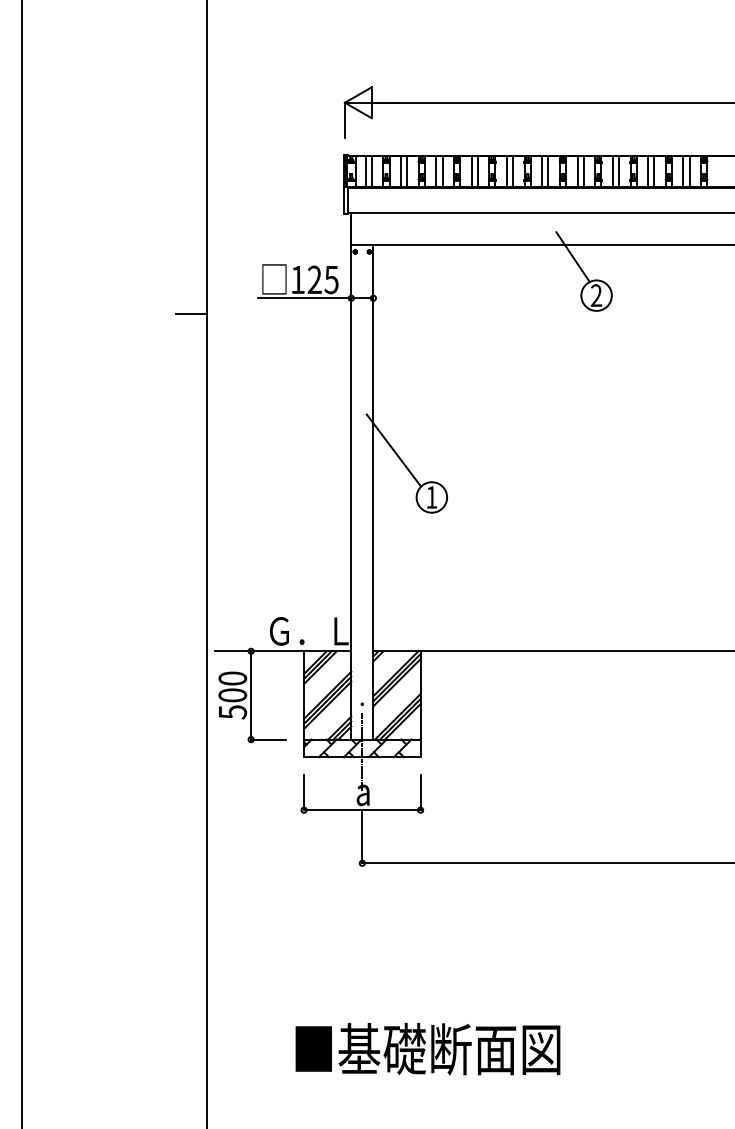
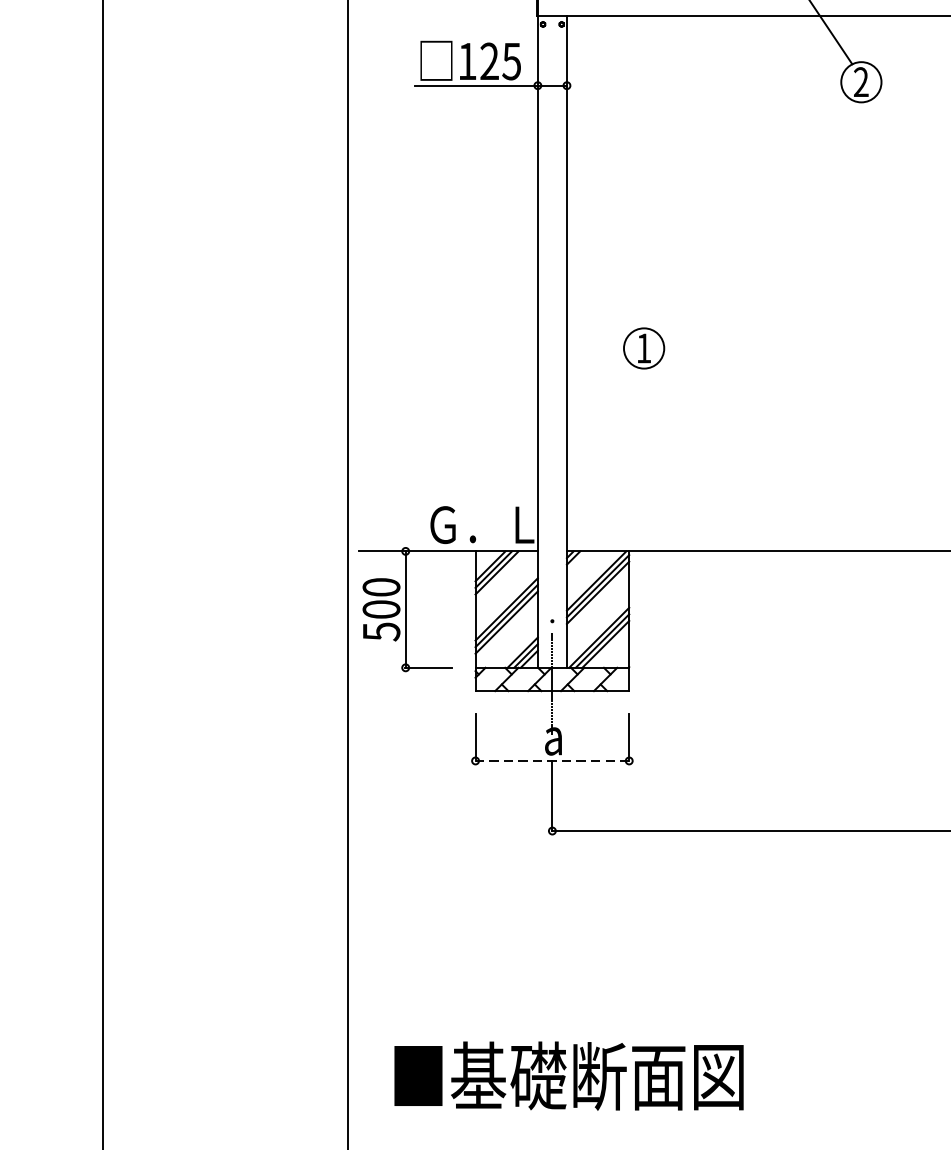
line: (191, 313) -> (327, 105), removed
line: (393, 450) -> (593, 286), removed
line: (361, 810) -> (551, 761), solid -> dashed
text: (427, 1048) -> (568, 1075), moved

